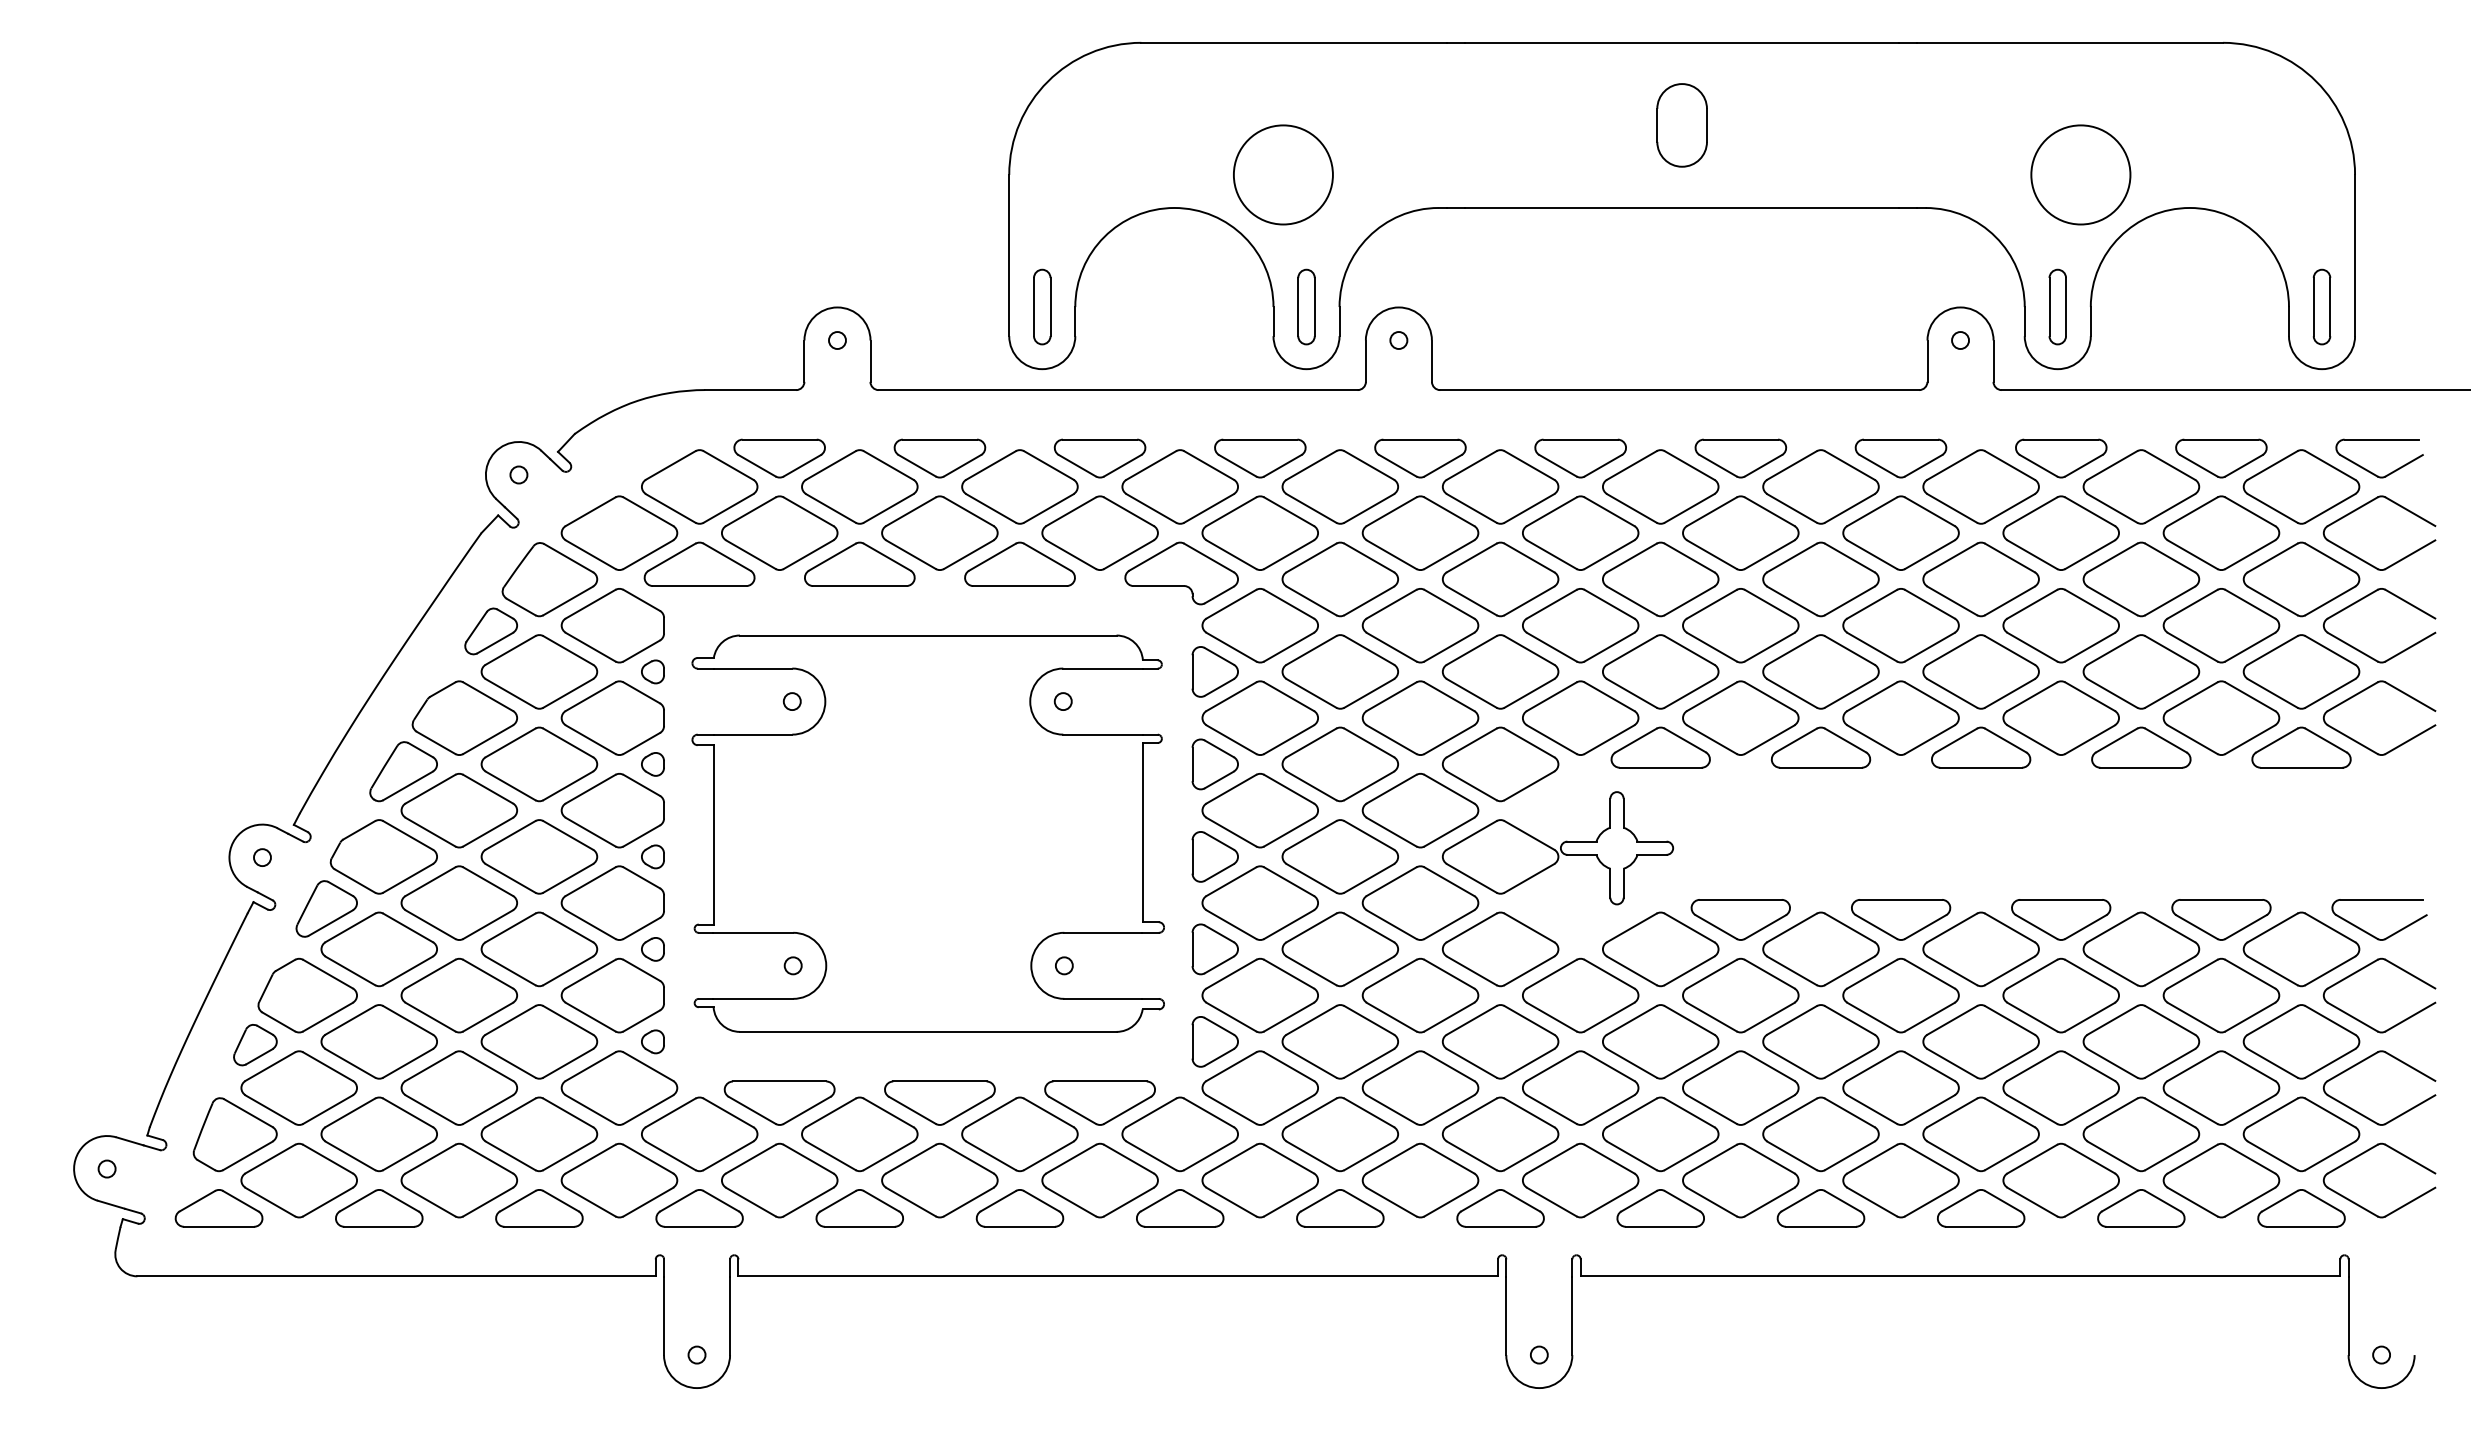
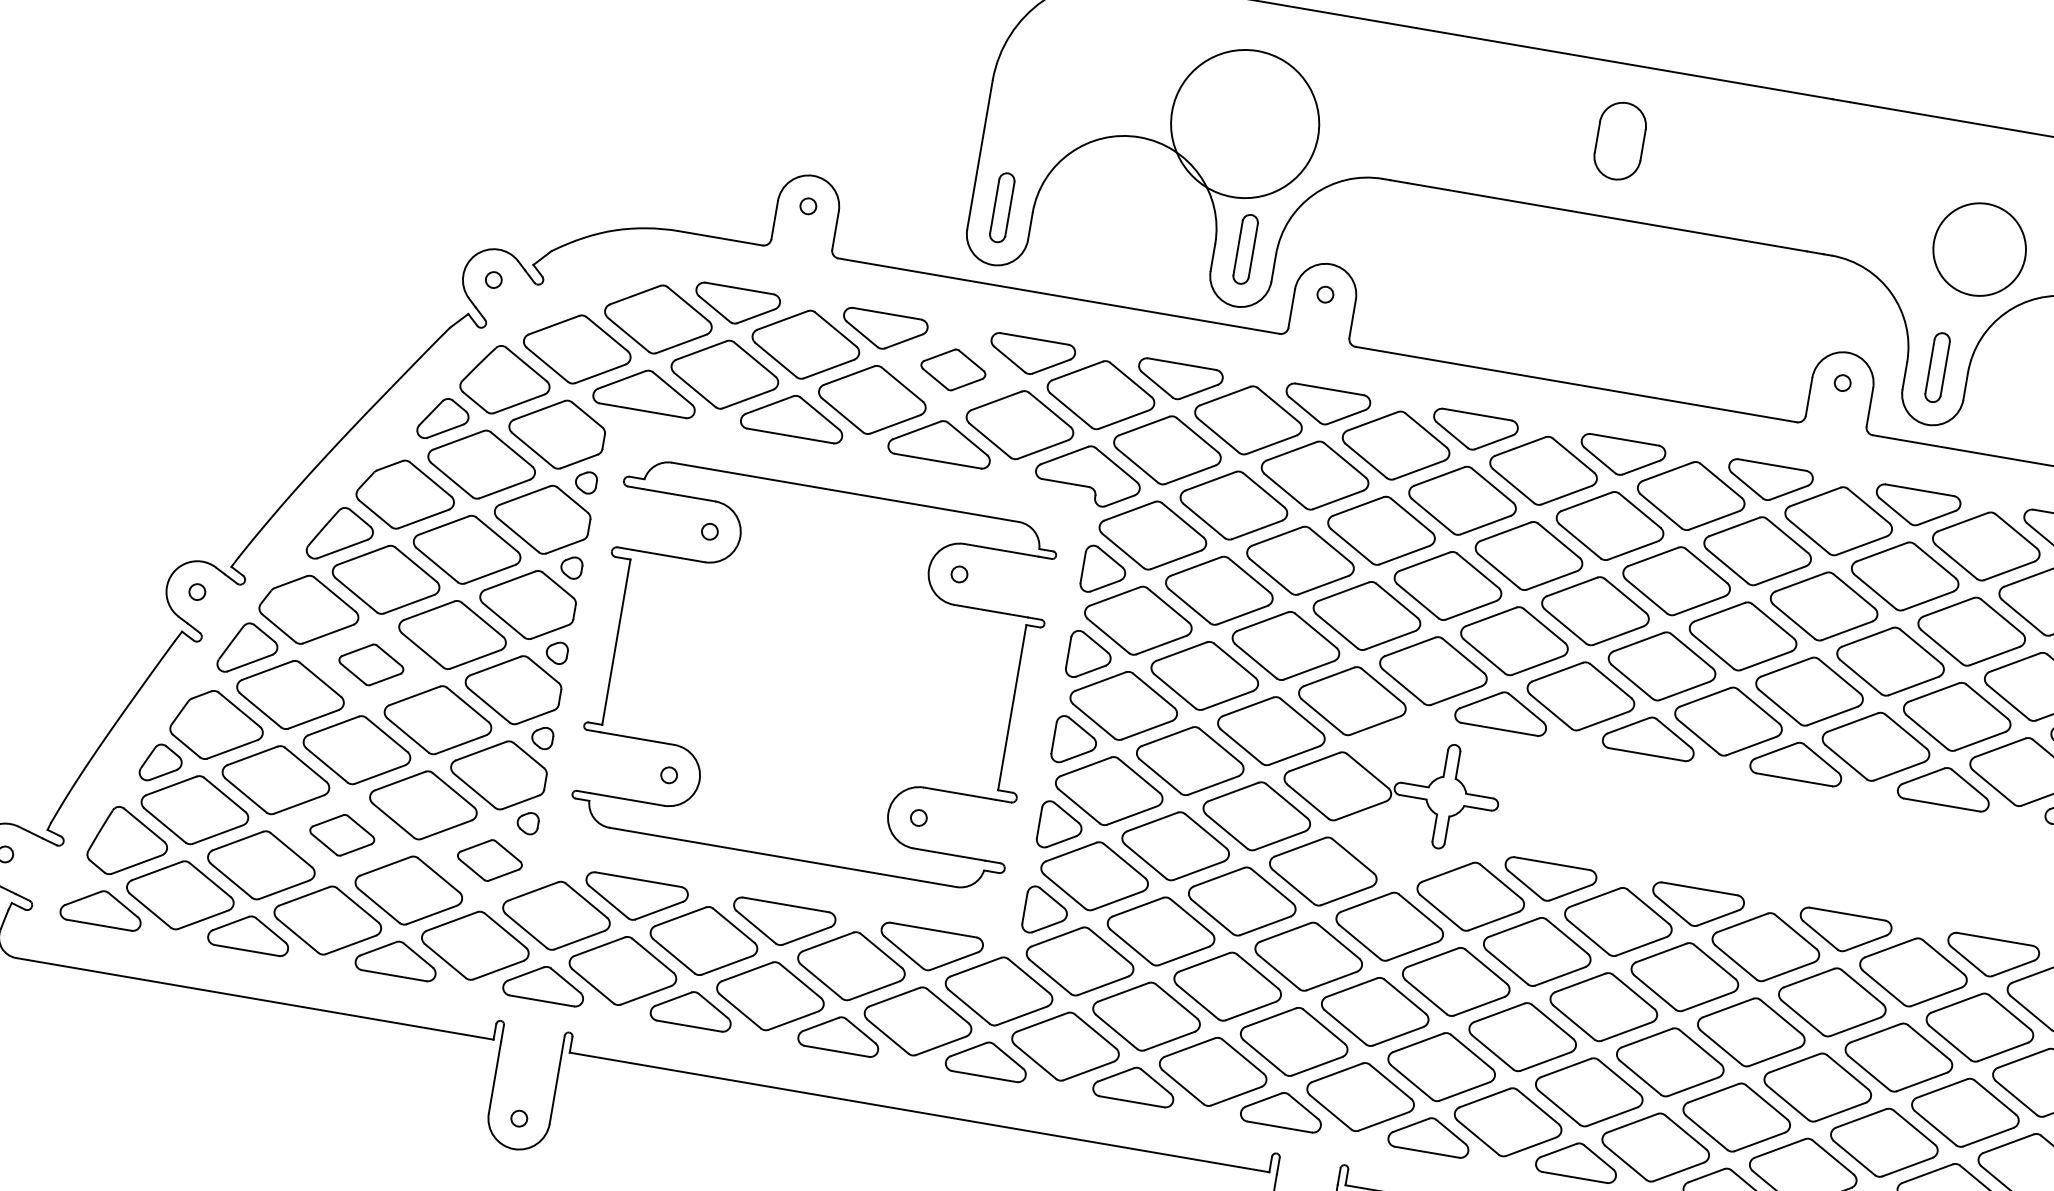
circle: (1282, 174) -> (1244, 123), size x1.6
part: (1019, 486) -> (953, 369), size x0.6
part: (458, 902) -> (370, 664), size x0.6
part: (458, 1087) -> (341, 834), size x0.6
part: (619, 1087) -> (490, 860), size x0.6

